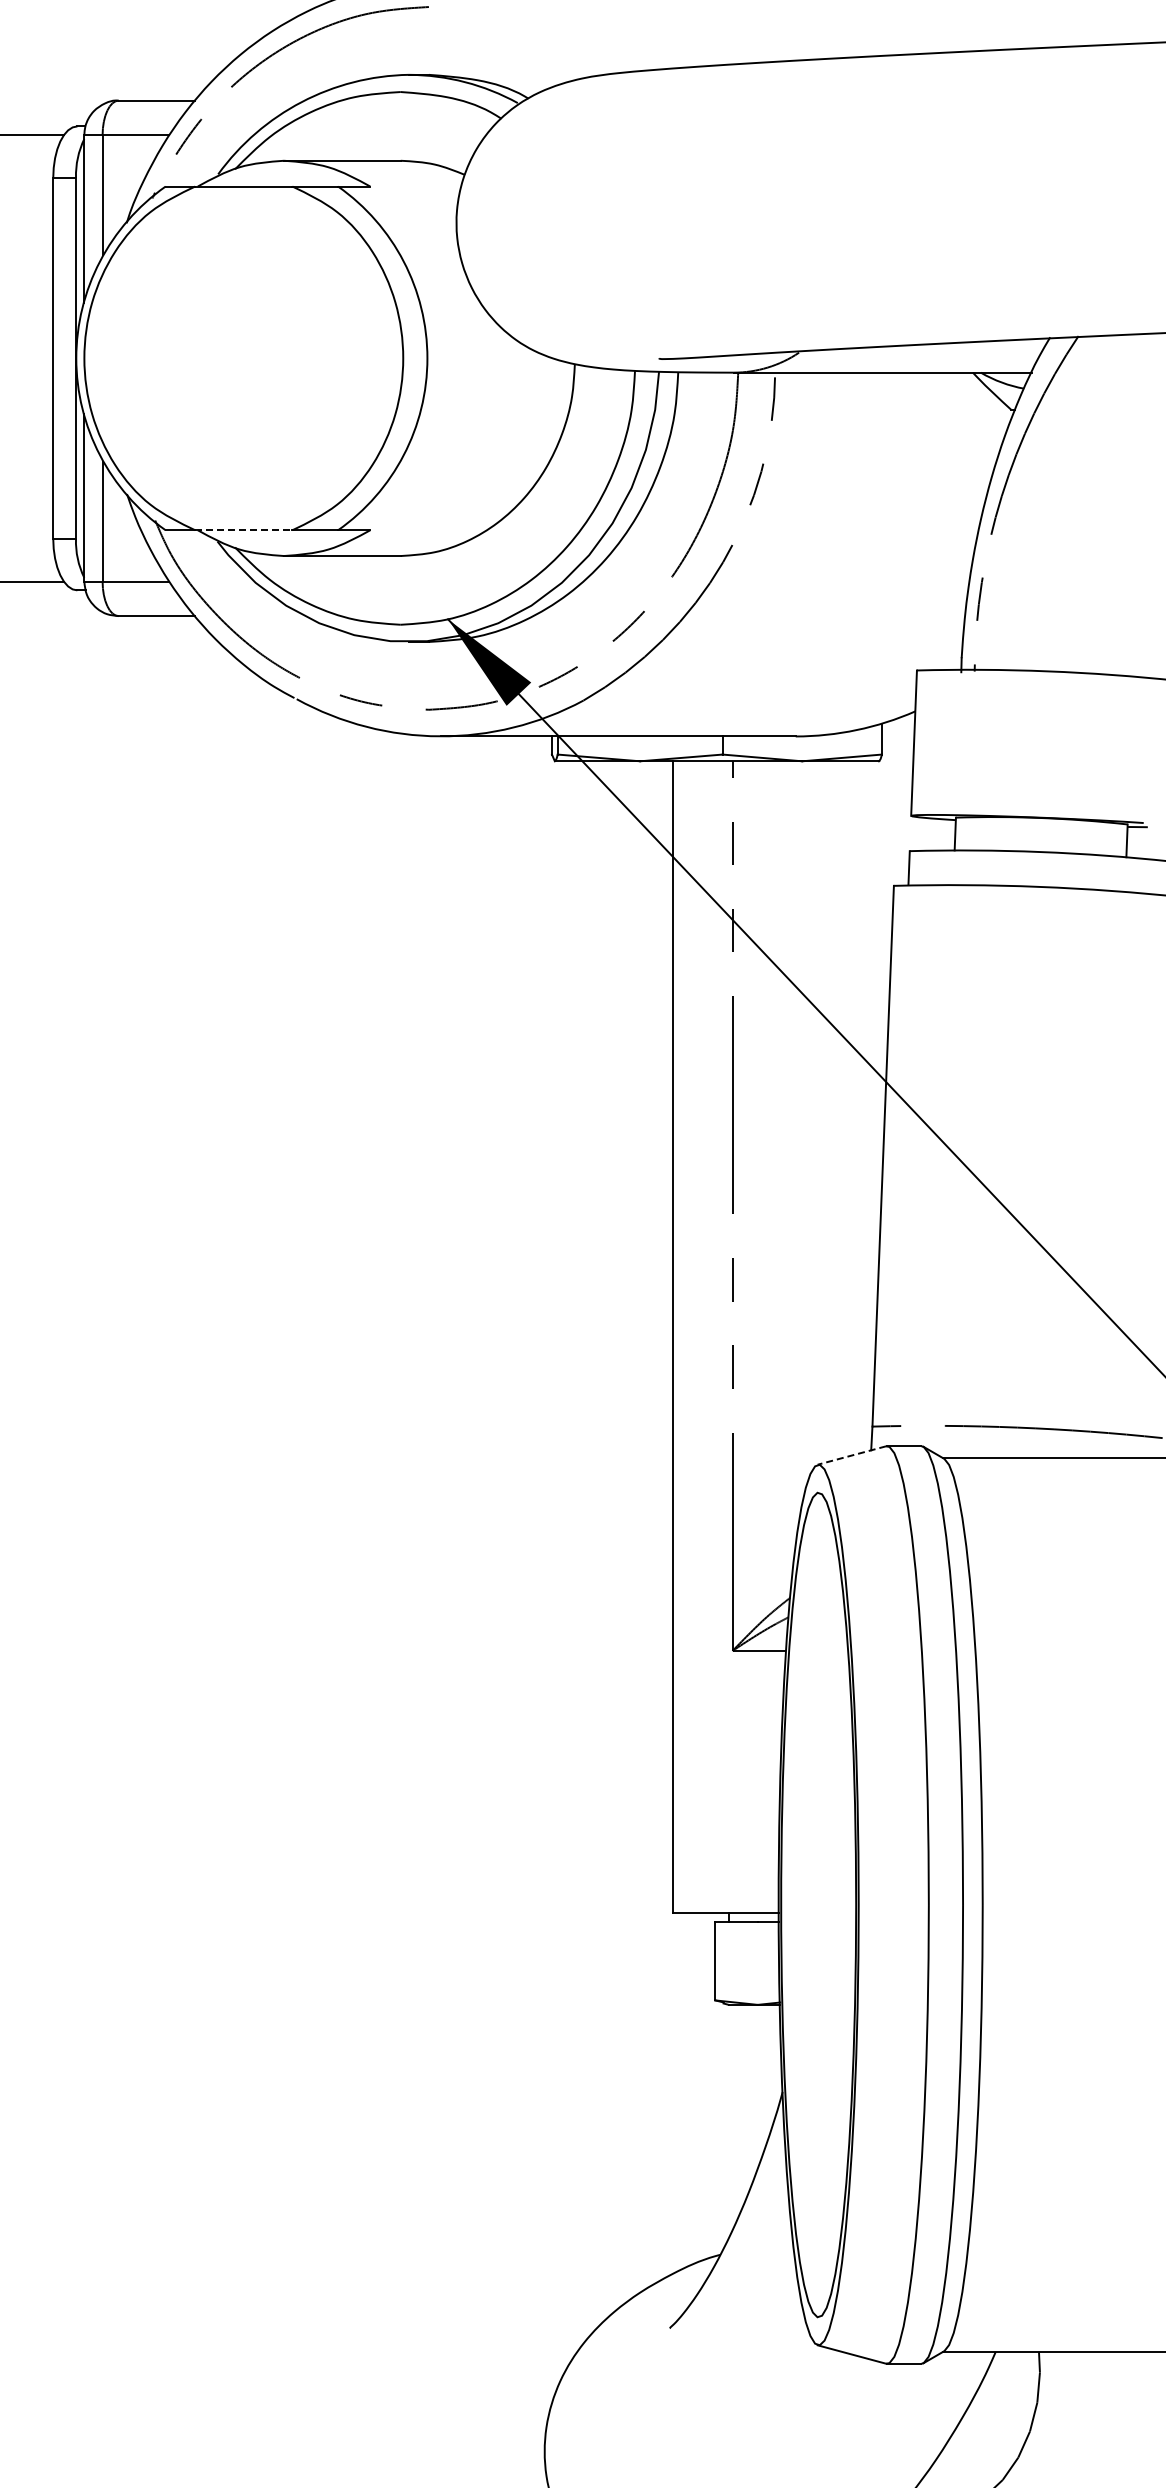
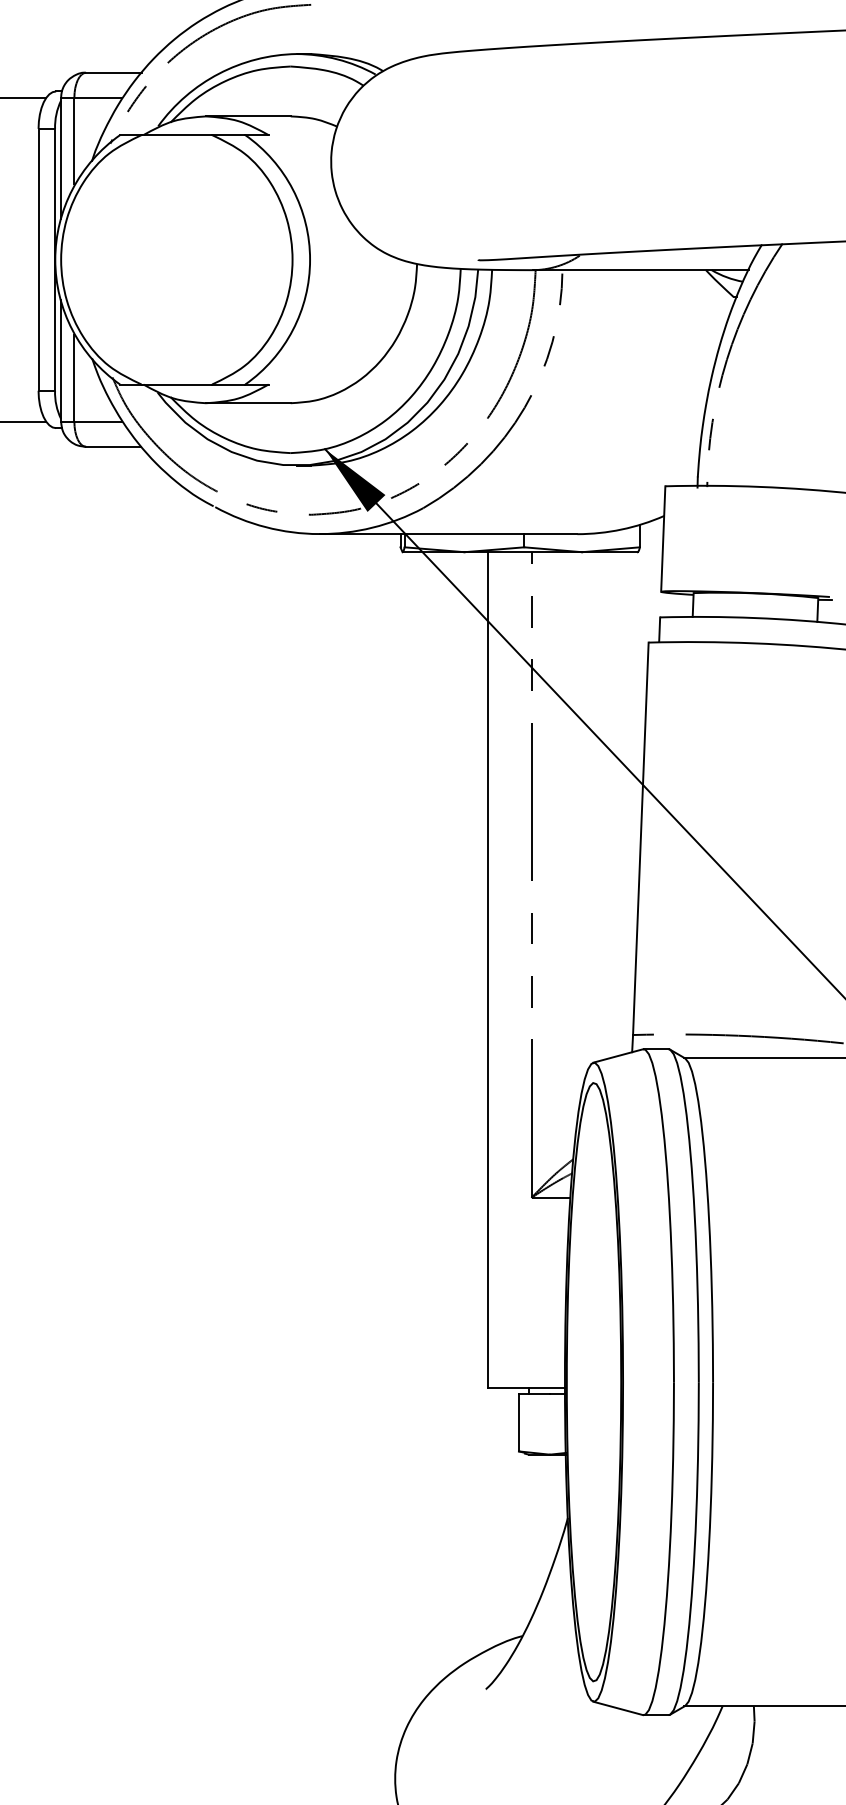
line: (243, 530) -> (176, 384), dashed -> solid
line: (851, 1455) -> (617, 1055), dashed -> solid

